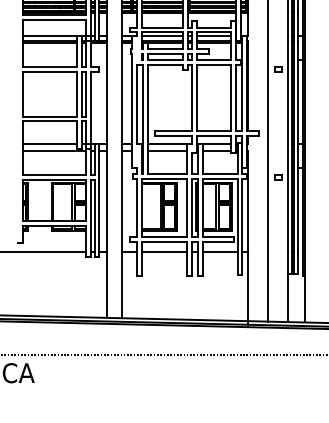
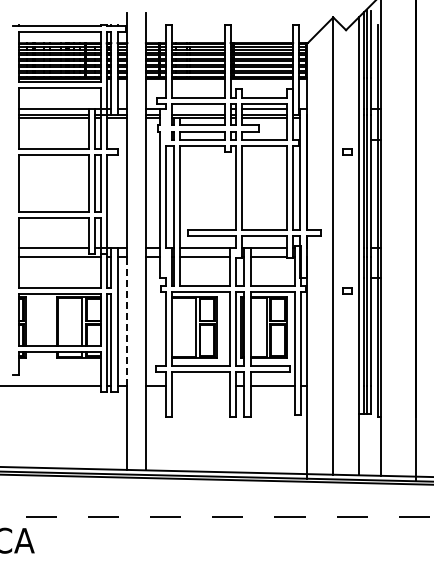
line: (162, 36) -> (198, 109), removed
line: (107, 202) -> (127, 321), solid -> dashed
line: (164, 251) -> (201, 385), removed

